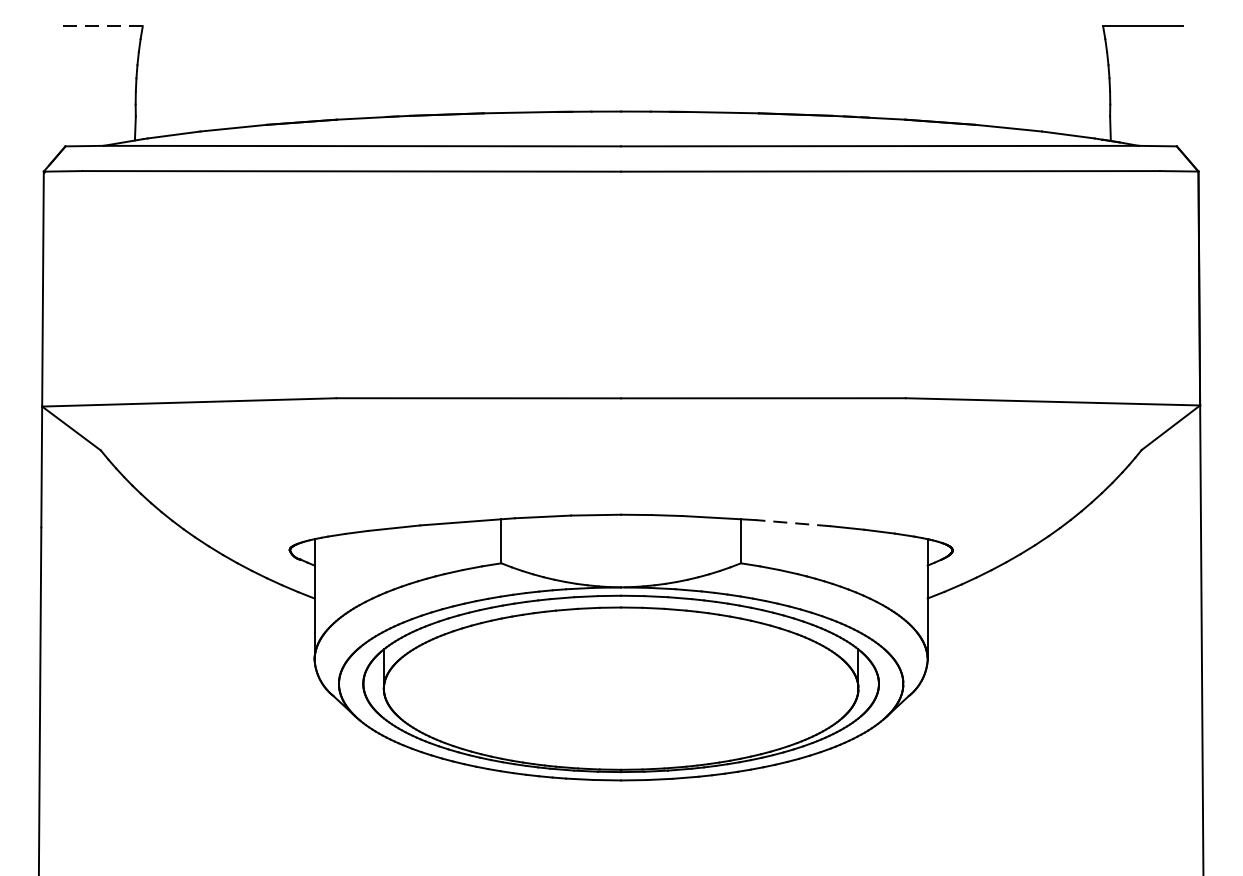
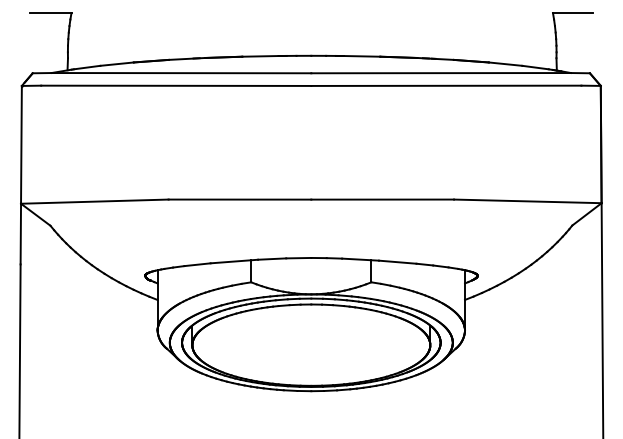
line: (100, 27) -> (50, 13), dashed -> solid
line: (793, 523) -> (397, 262), dashed -> solid

